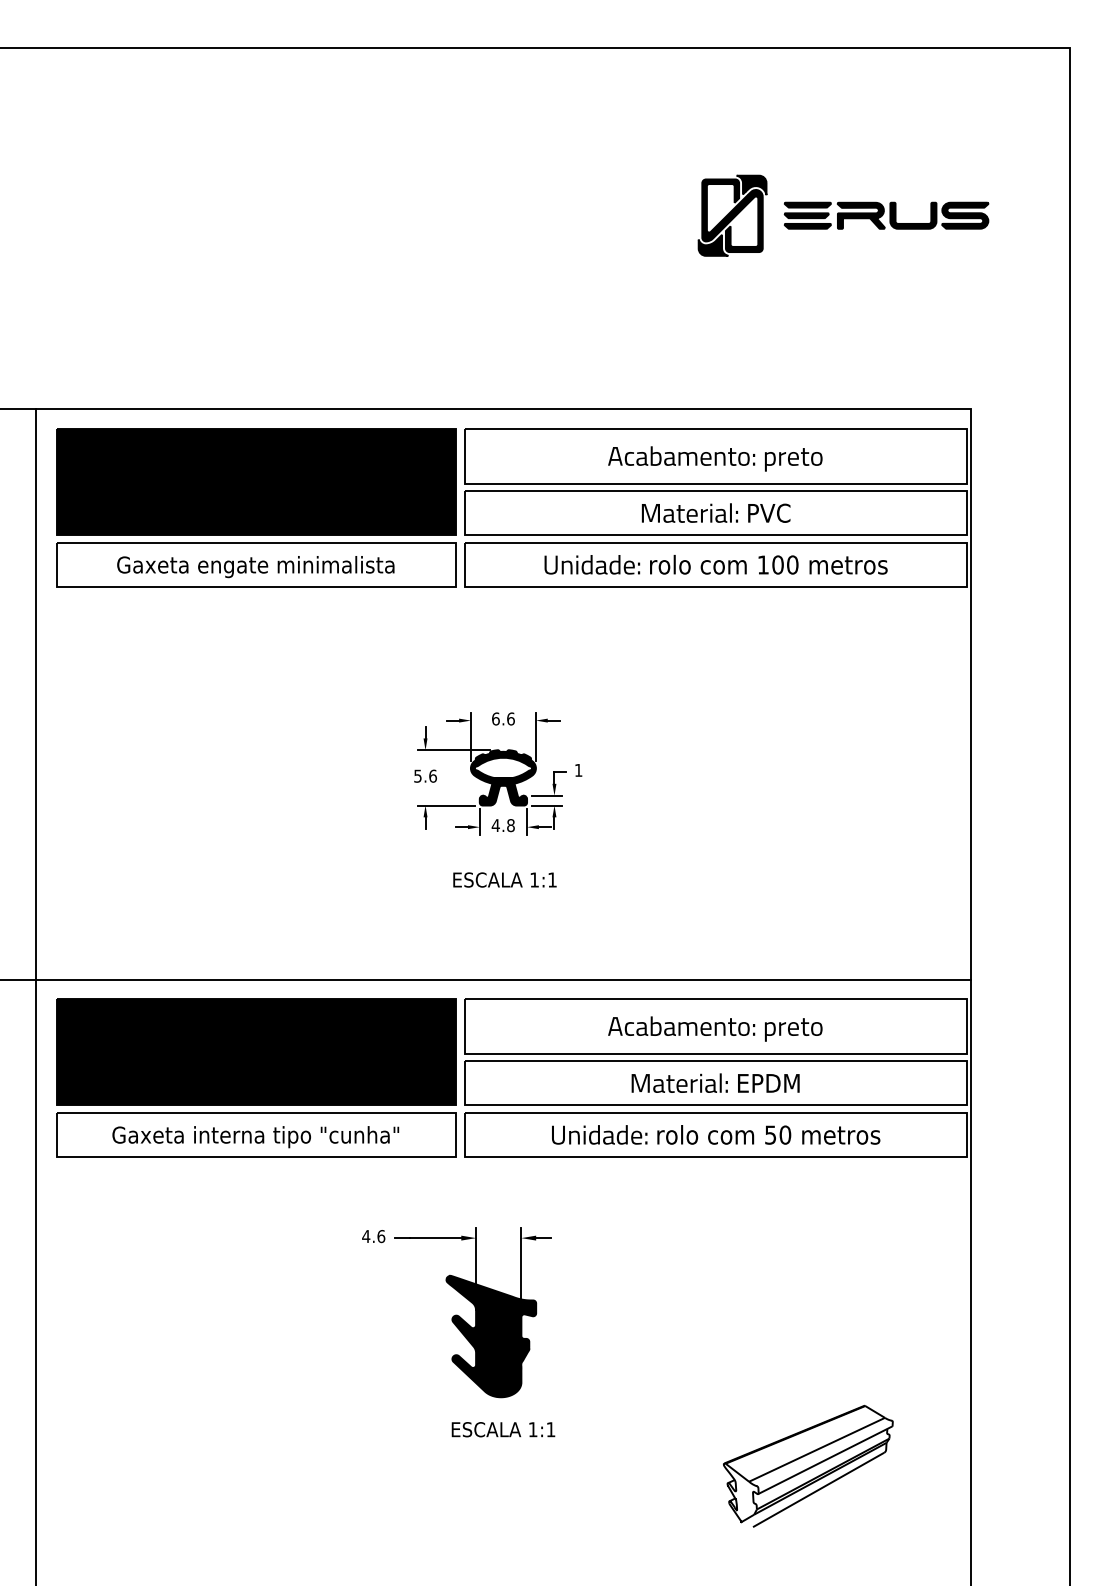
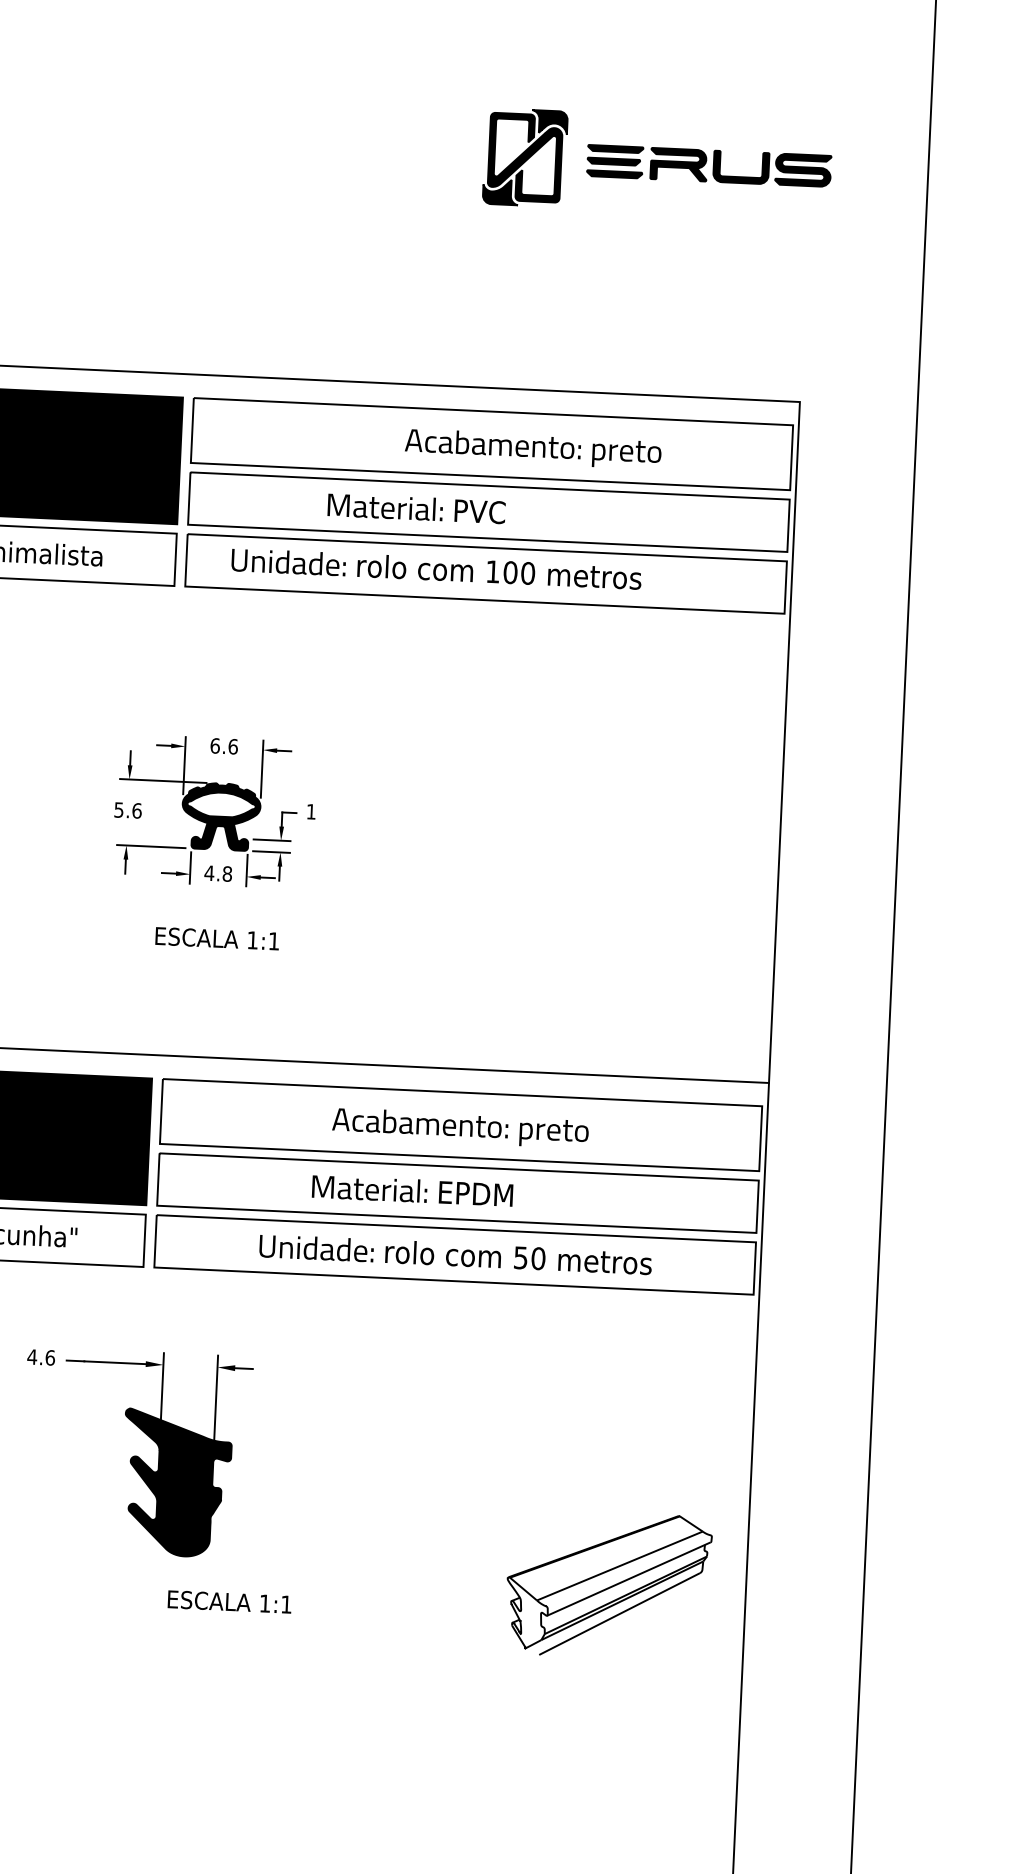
text: (715, 458) -> (533, 448), moved
text: (715, 512) -> (415, 507), moved
text: (715, 564) -> (435, 568), moved
text: (715, 1082) -> (412, 1189), moved
text: (503, 1429) -> (229, 1601), moved
part: (808, 1465) -> (608, 1584), moved

